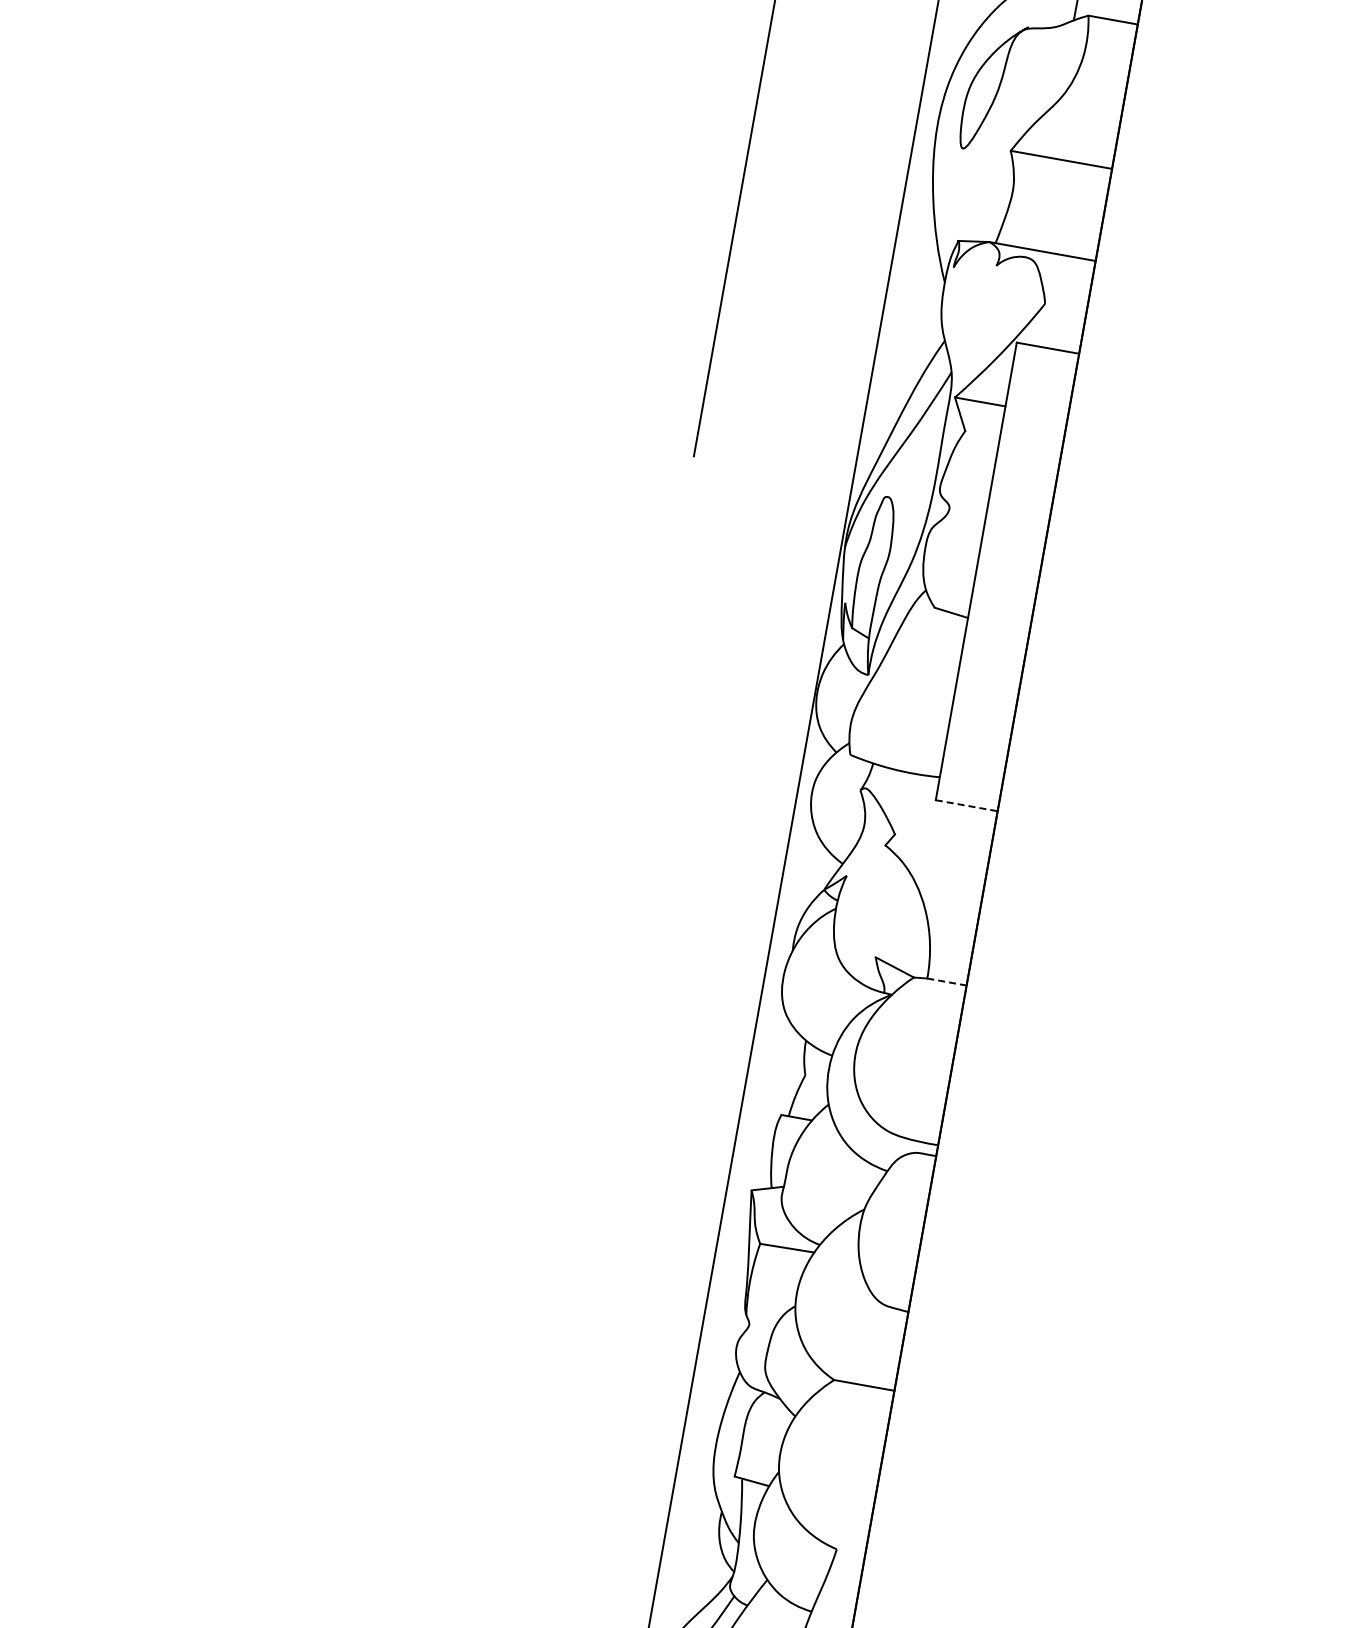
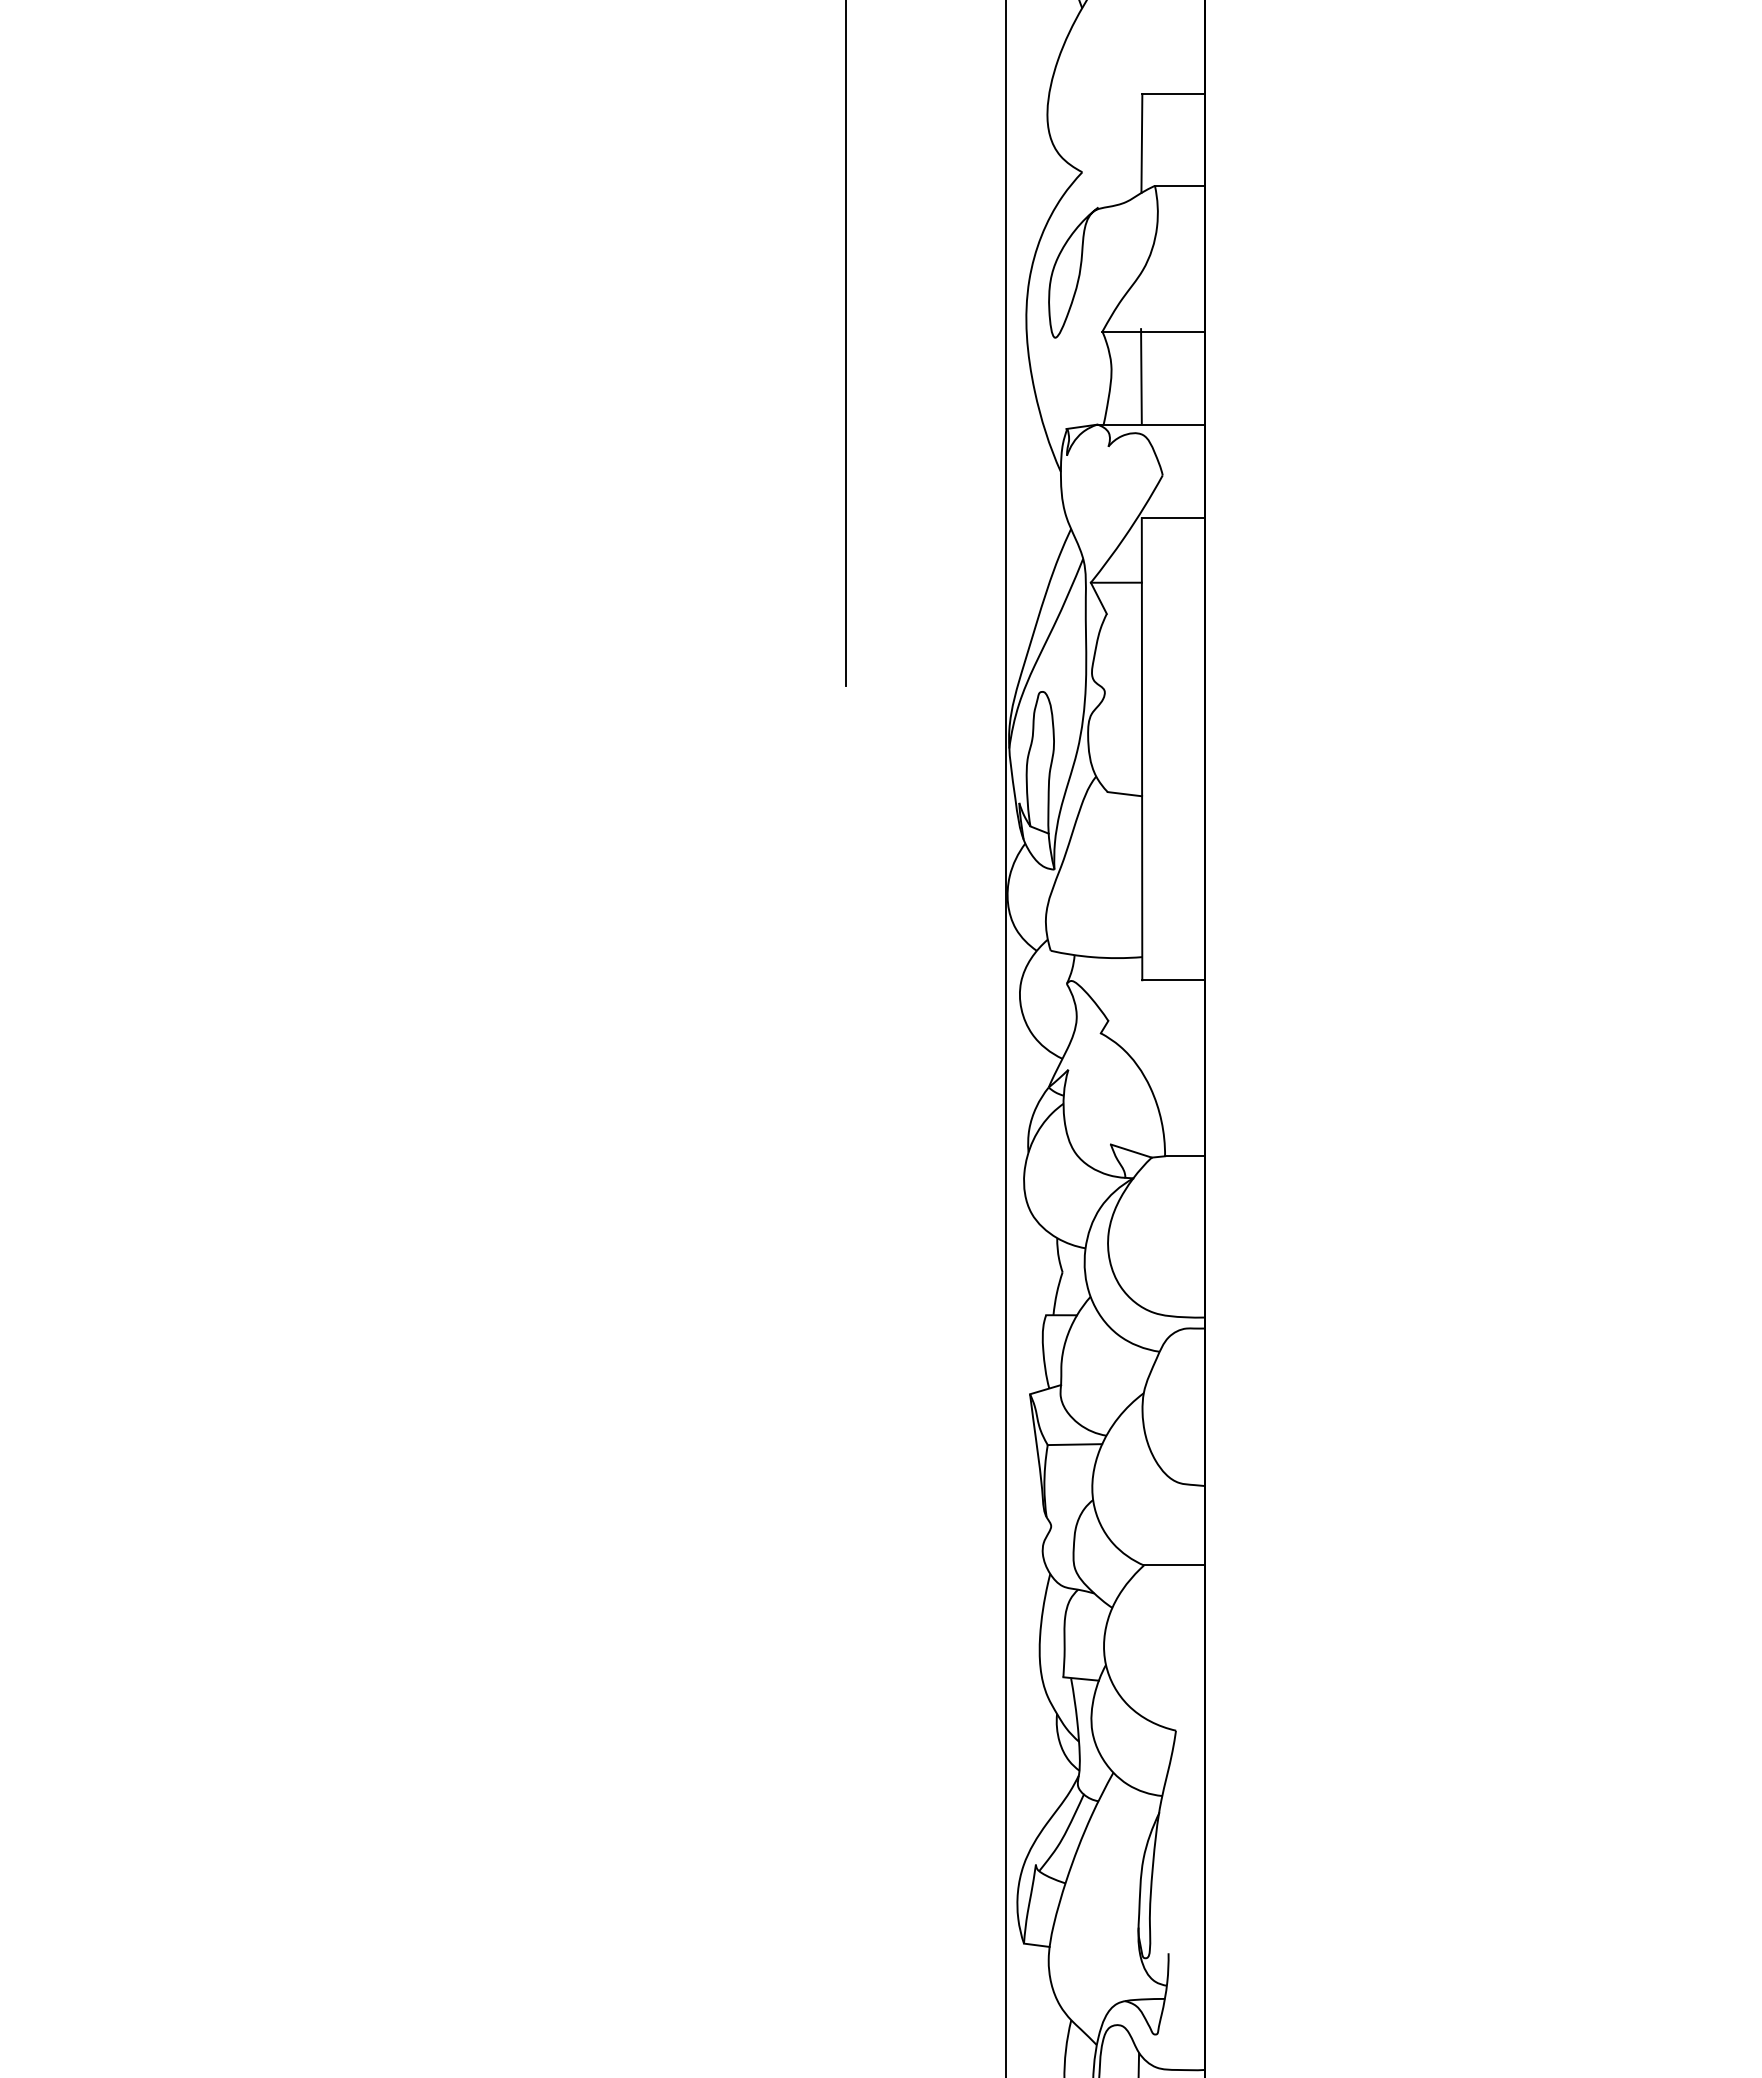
line: (1041, 202) -> (1141, 376), added
line: (967, 806) -> (1174, 980), dashed -> solid
line: (946, 982) -> (1184, 1156), dashed -> solid

